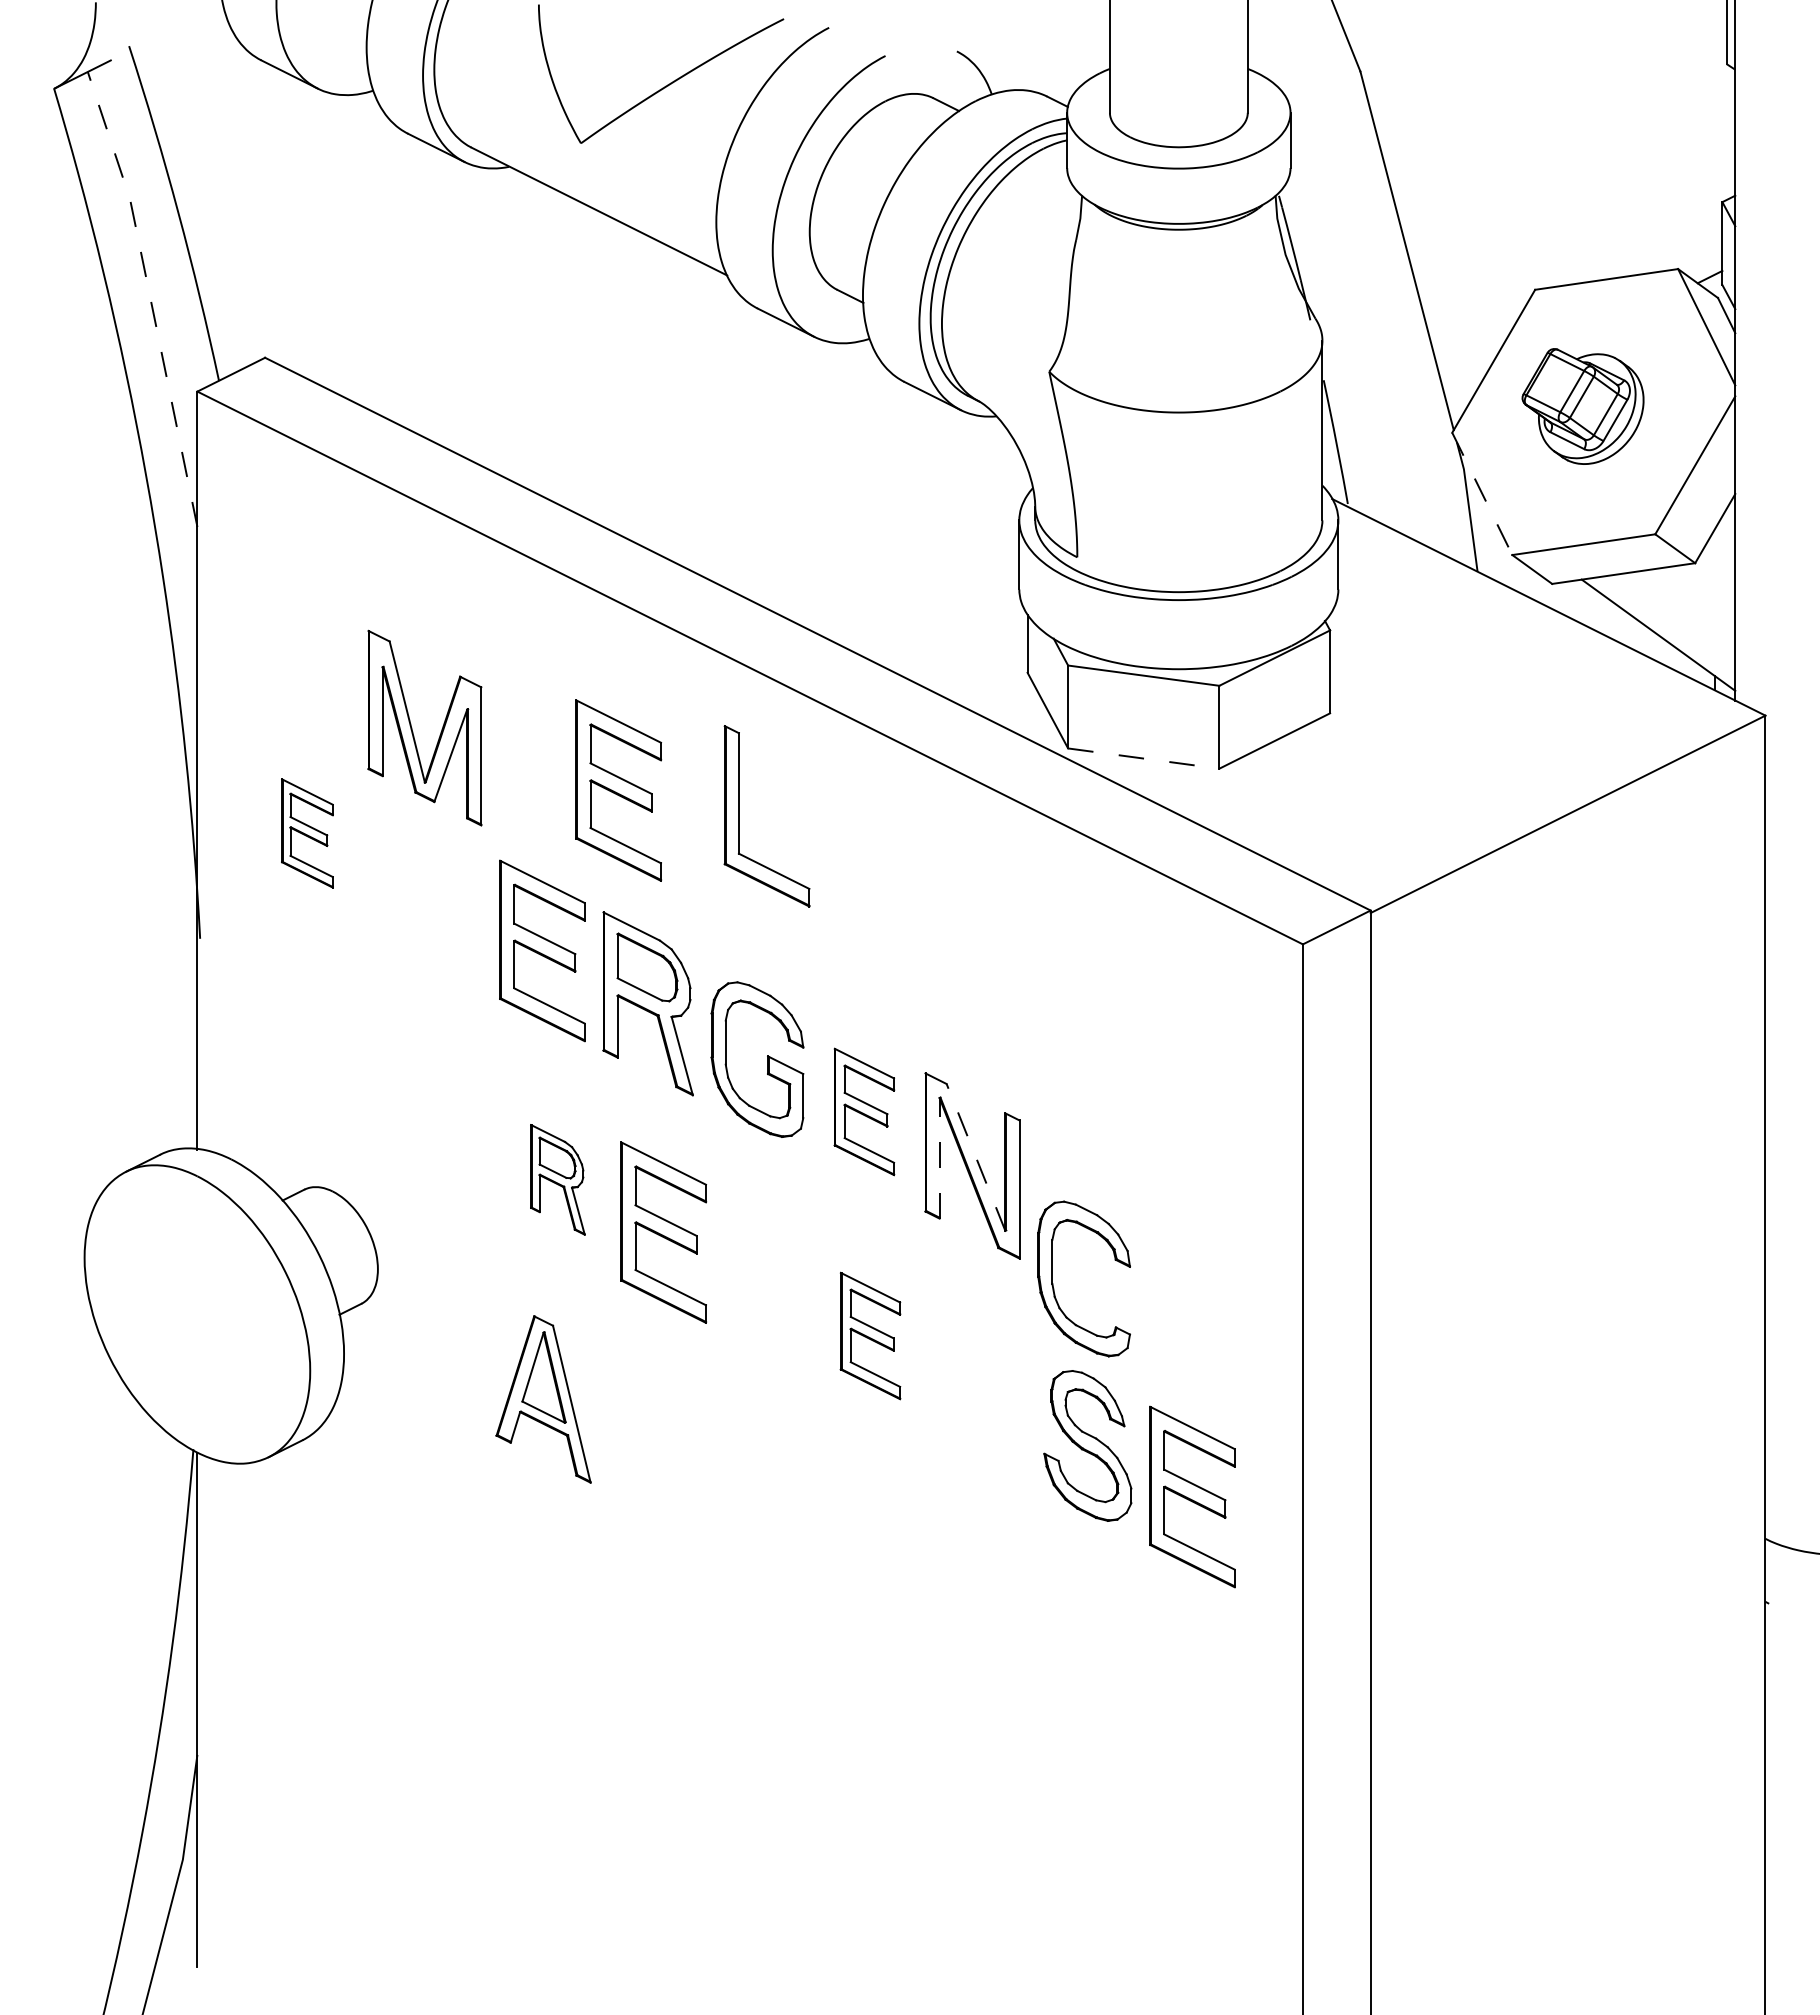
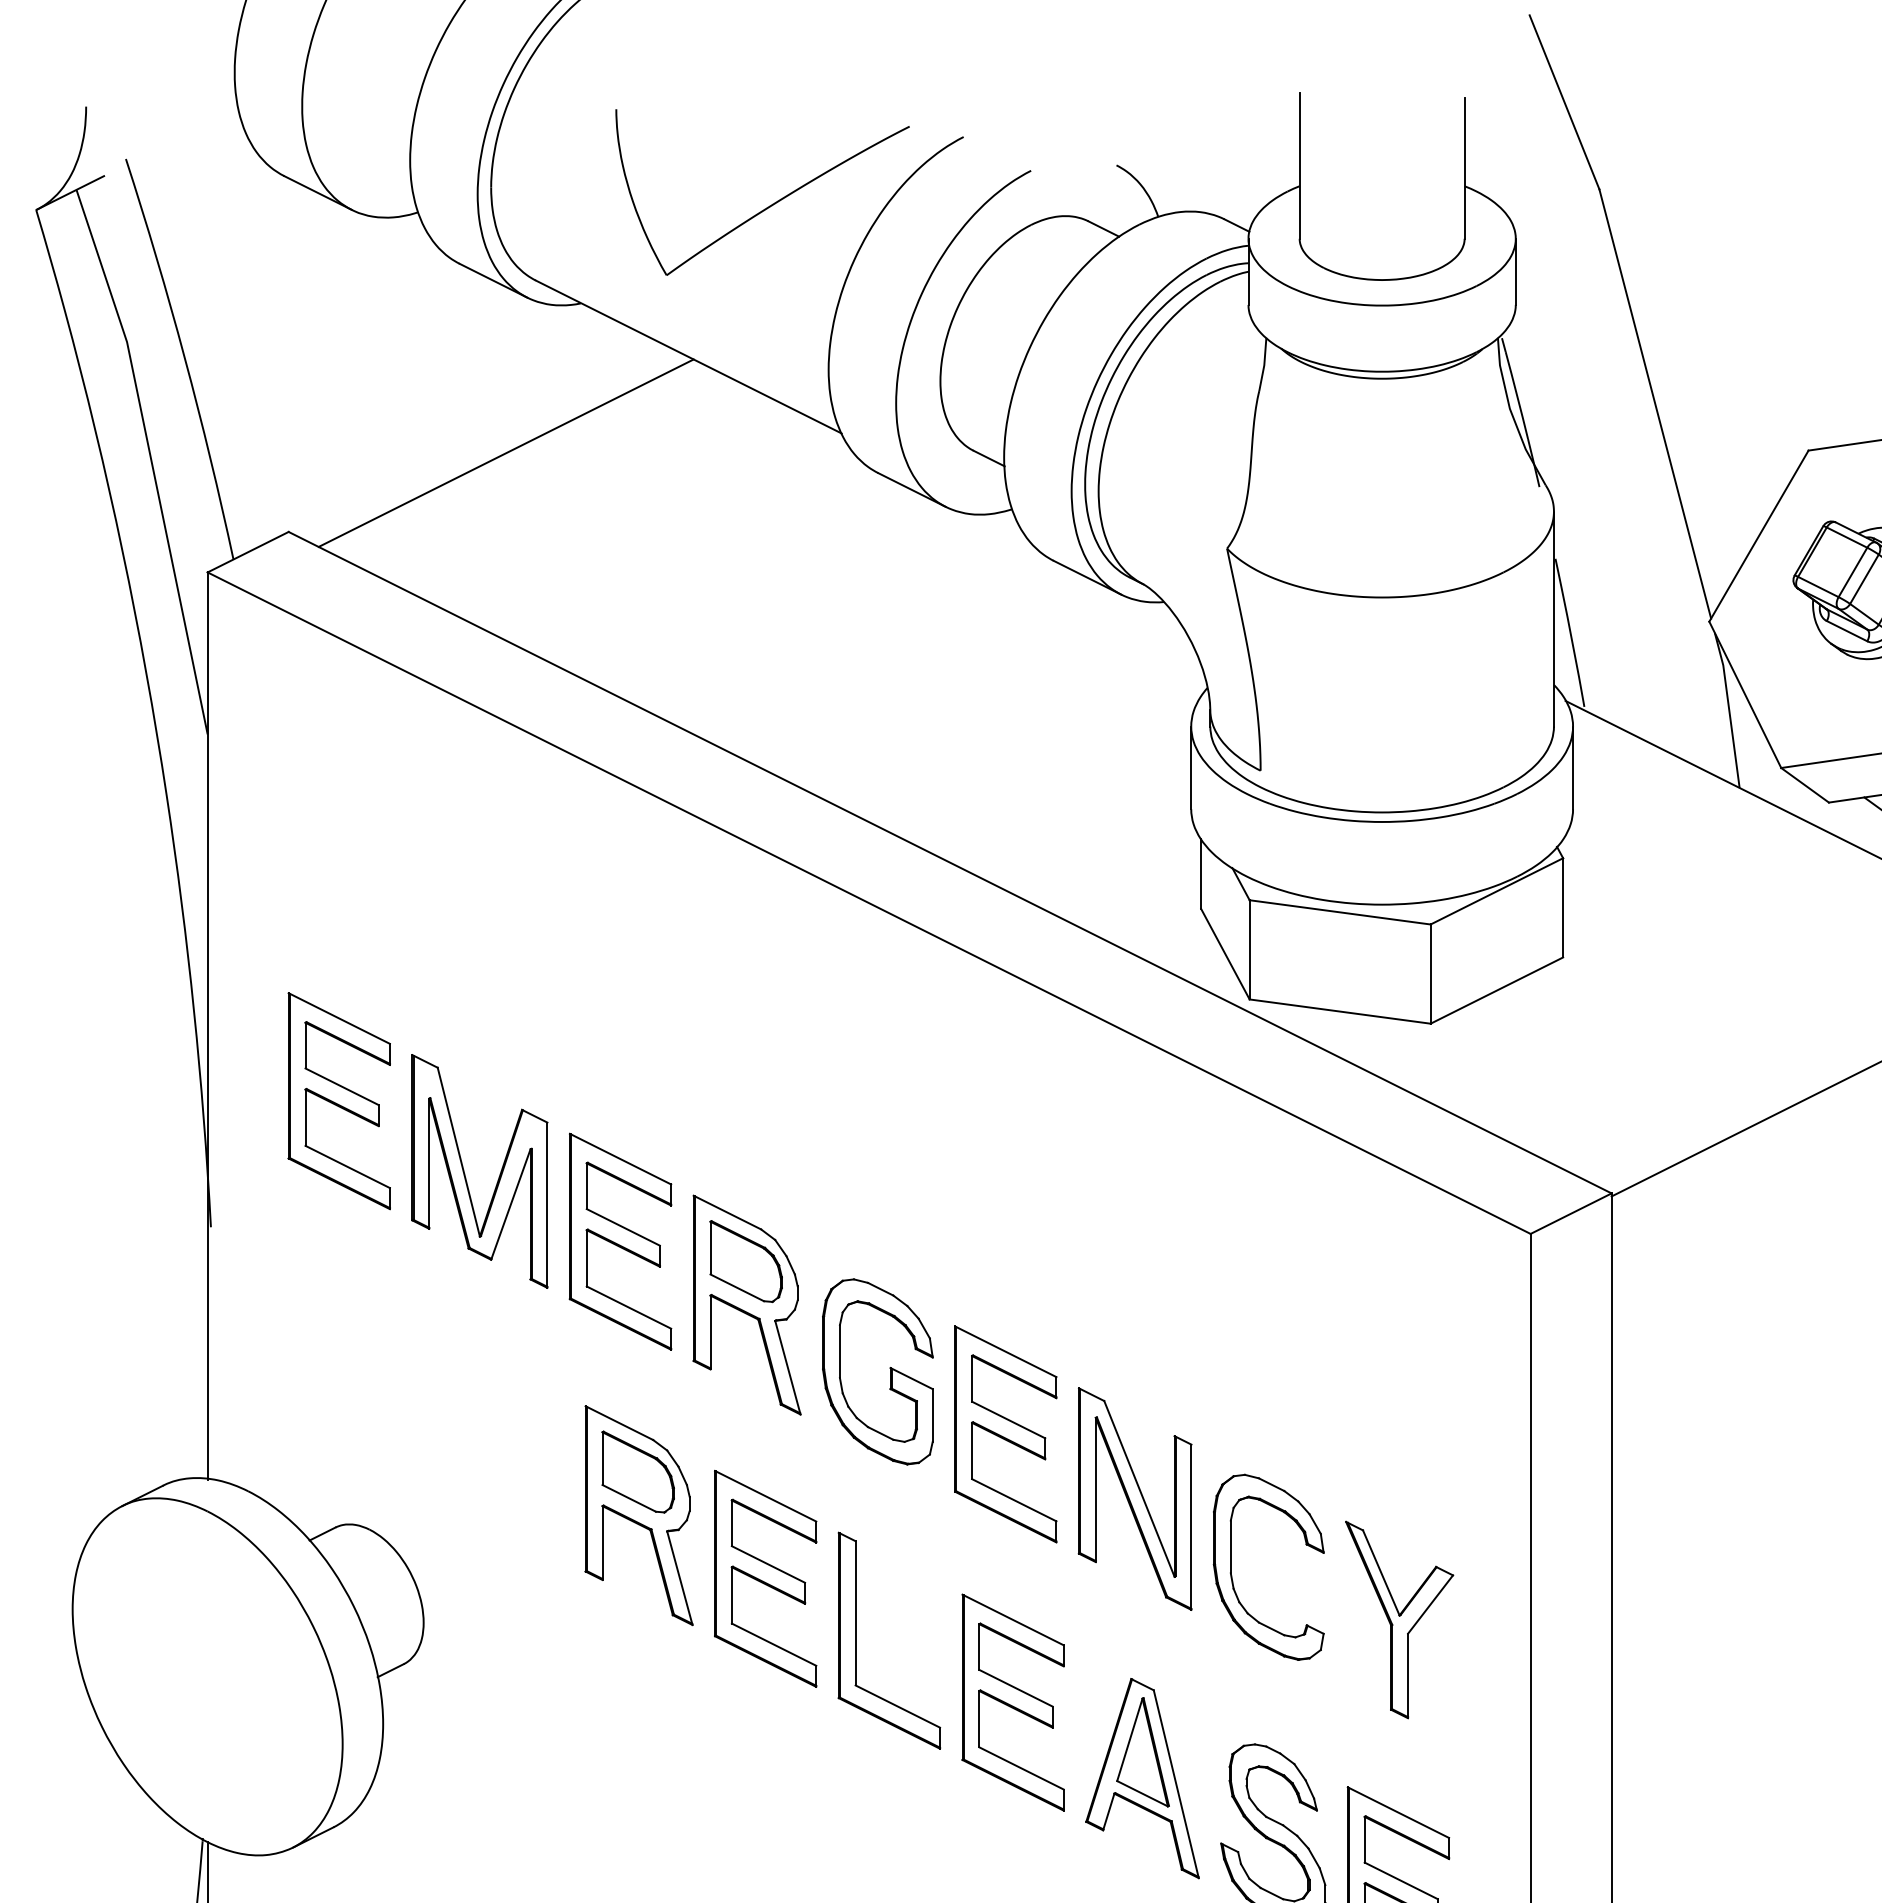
line: (446, 291) -> (505, 452), added
line: (149, 296) -> (150, 458), dashed -> solid
line: (1482, 494) -> (1745, 695), dashed -> solid
part: (413, 731) -> (466, 1175), moved
line: (1144, 758) -> (1341, 1011), dashed -> solid
part: (618, 790) -> (711, 1049), removed
part: (739, 816) -> (856, 1640), moved
part: (307, 833) -> (339, 1101), size x1.67
part: (864, 1111) -> (1005, 1433), size x1.43
line: (939, 1157) -> (1095, 1488), dashed -> solid
line: (975, 1157) -> (1138, 1488), dashed -> solid
part: (557, 1179) -> (638, 1515), size x1.67
part: (1193, 1267) -> (1399, 1620), added
part: (1053, 1283) -> (1232, 1572), moved
part: (870, 1335) -> (1013, 1701), size x1.43
part: (543, 1399) -> (1142, 1778), moved

